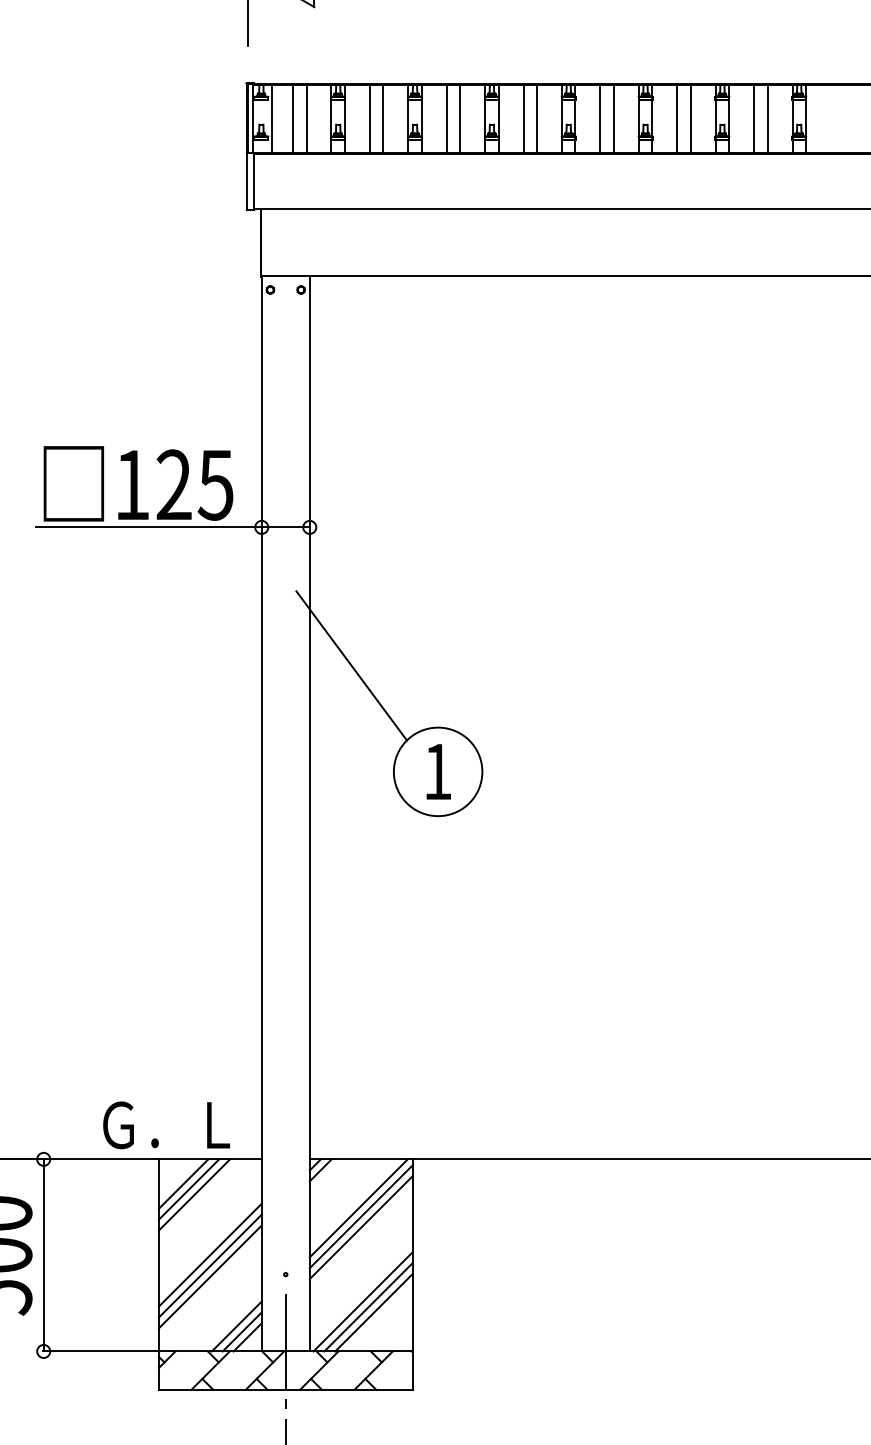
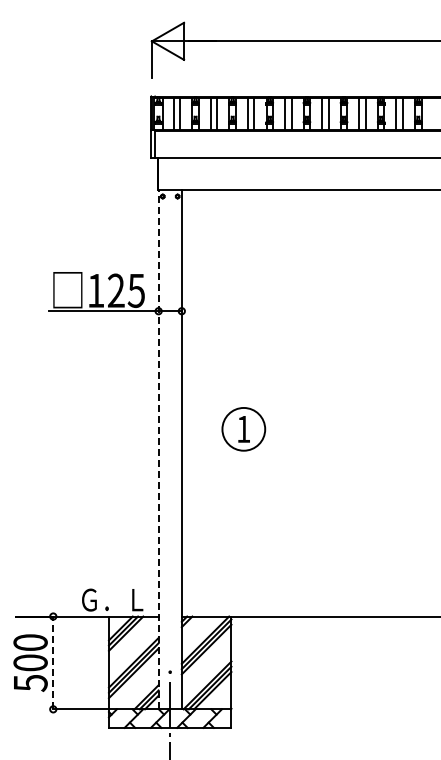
line: (350, 666) -> (201, 378), removed
line: (261, 813) -> (158, 449), solid -> dashed
line: (44, 1254) -> (53, 662), solid -> dashed

